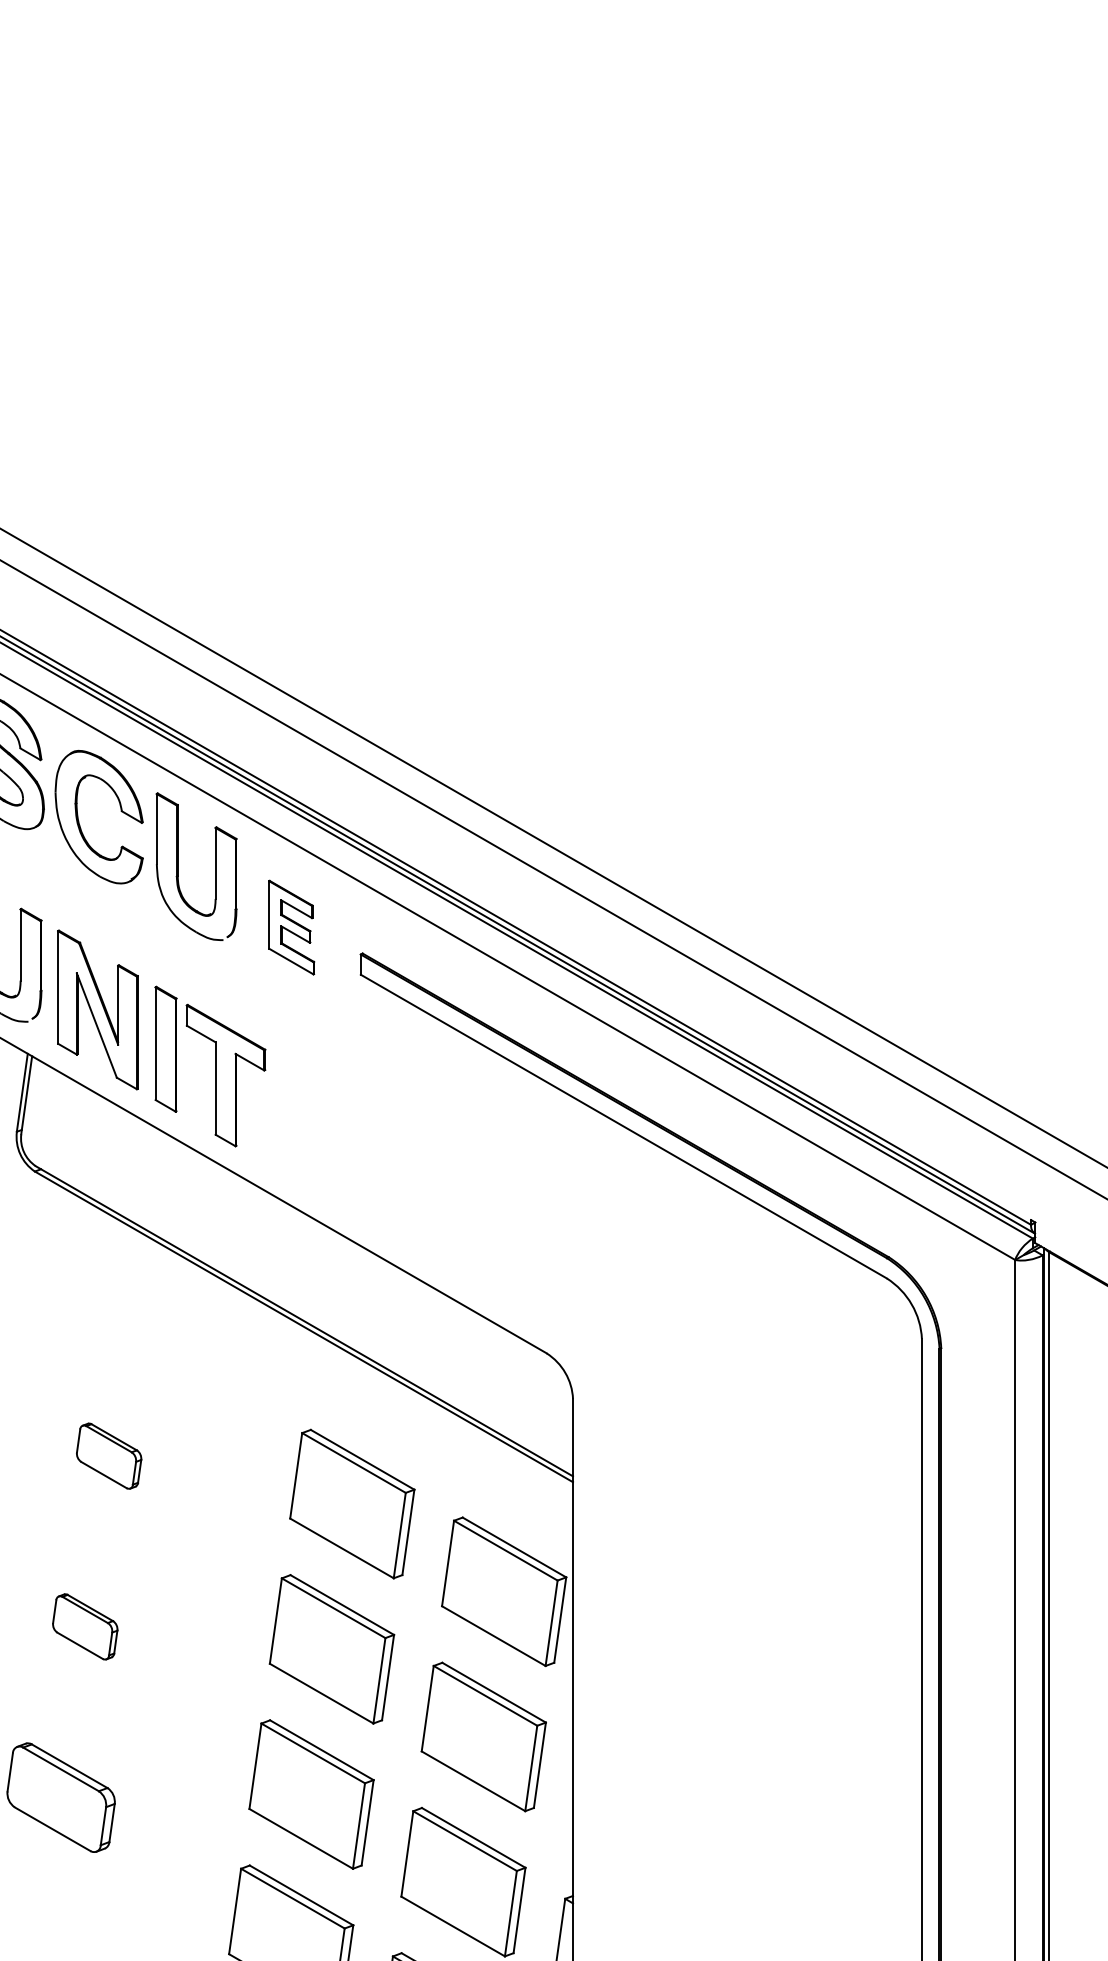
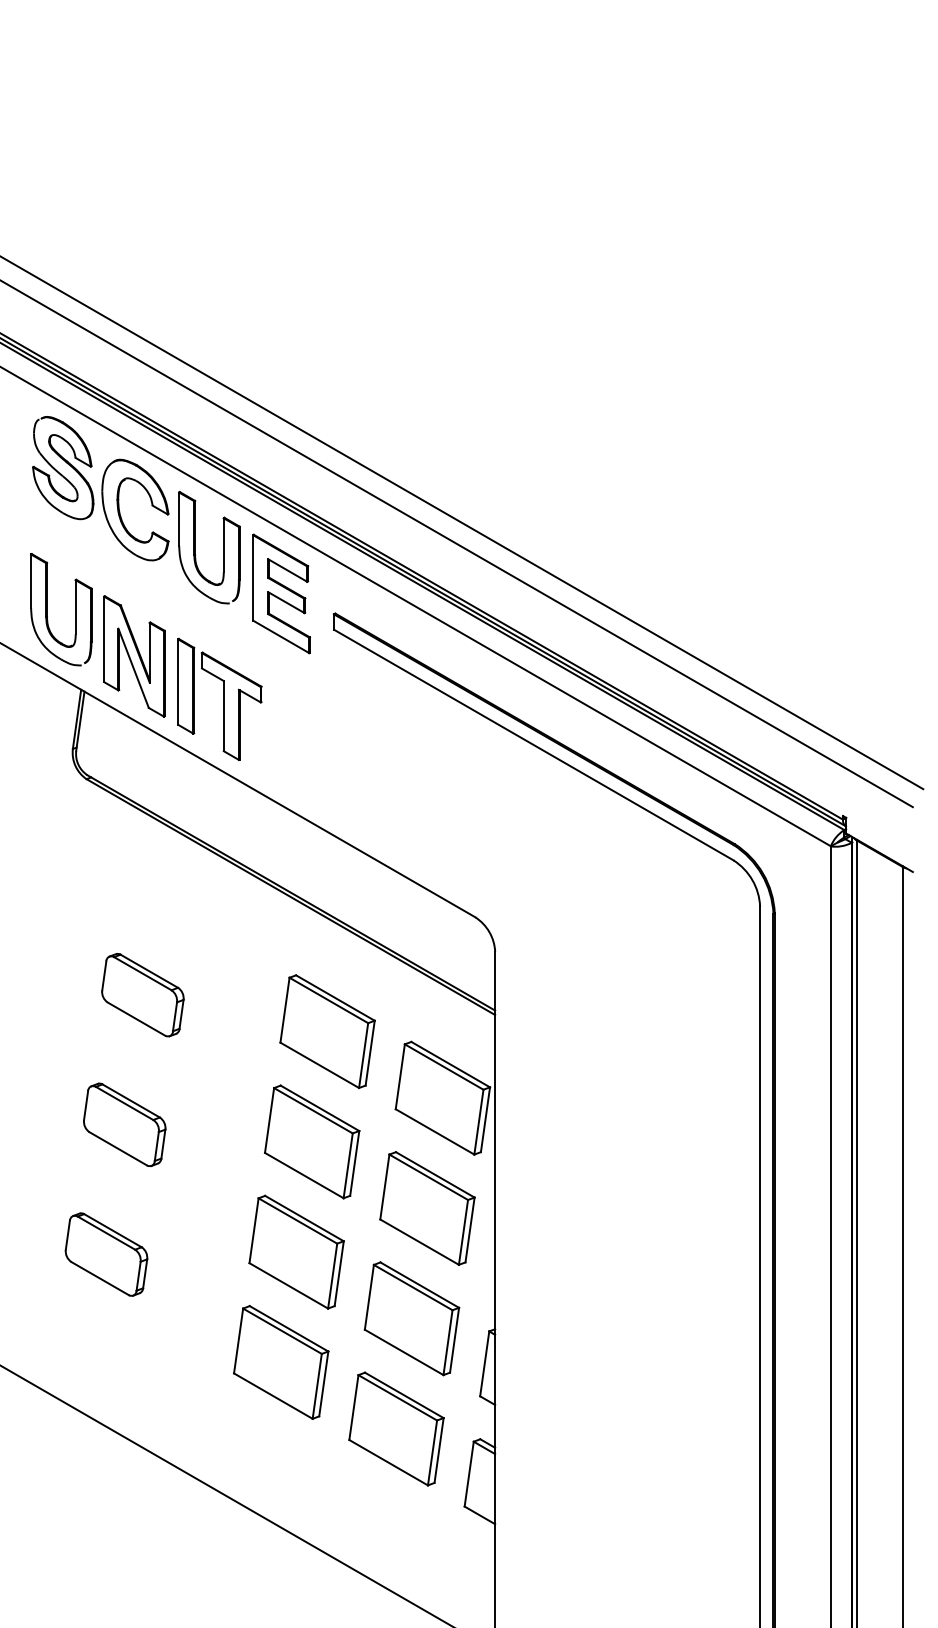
part: (291, 927) -> (281, 593), size x1.67
part: (108, 1456) -> (142, 995), size x1.67
part: (84, 1626) -> (124, 1124), size x1.67

